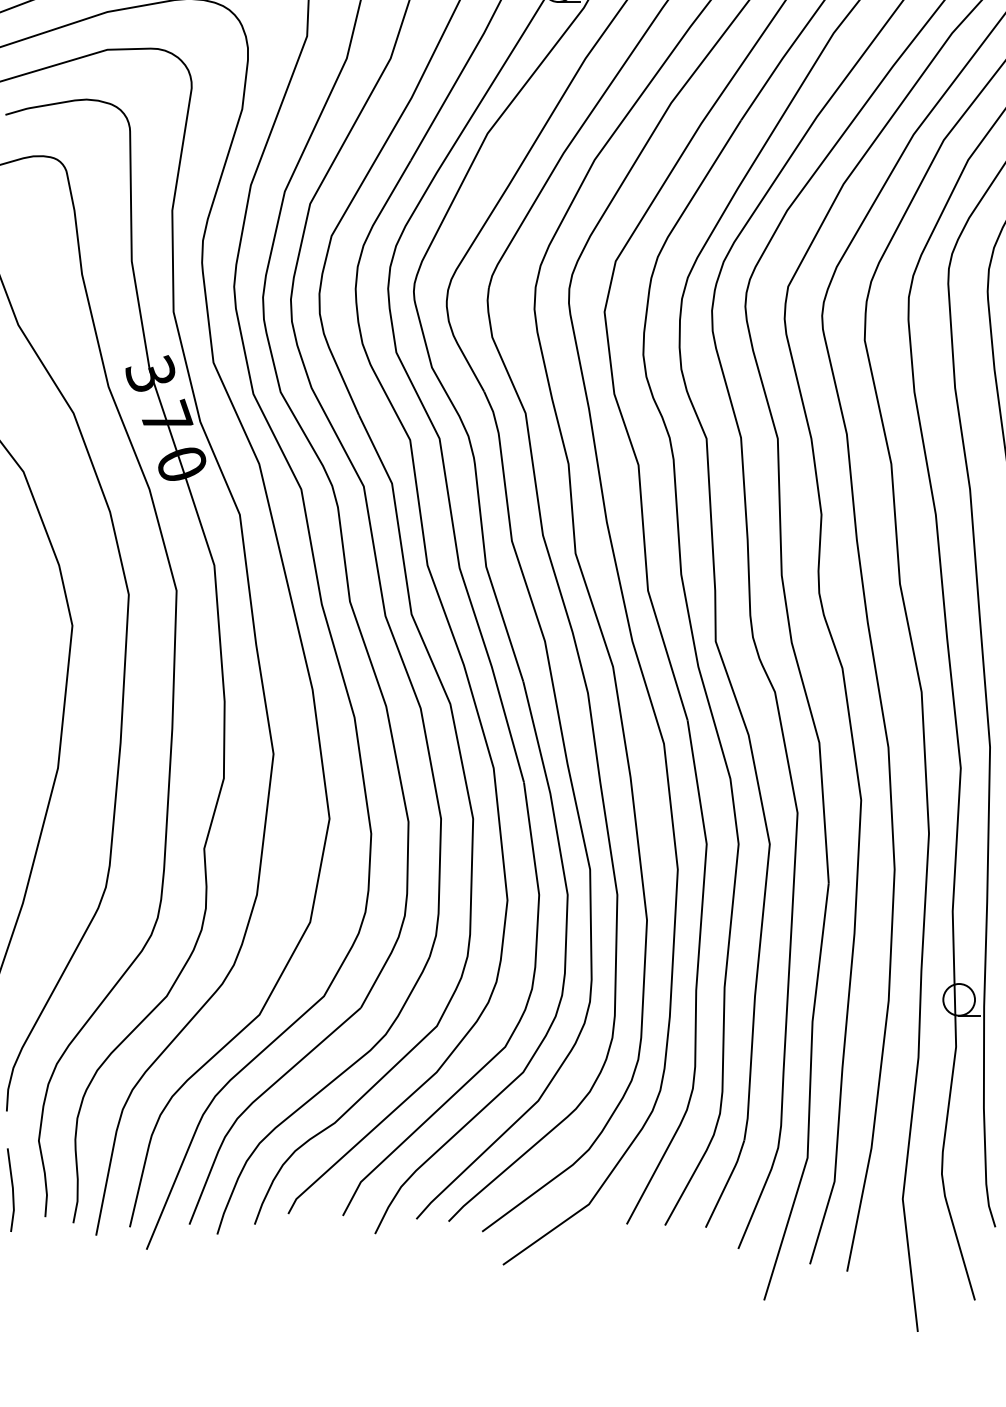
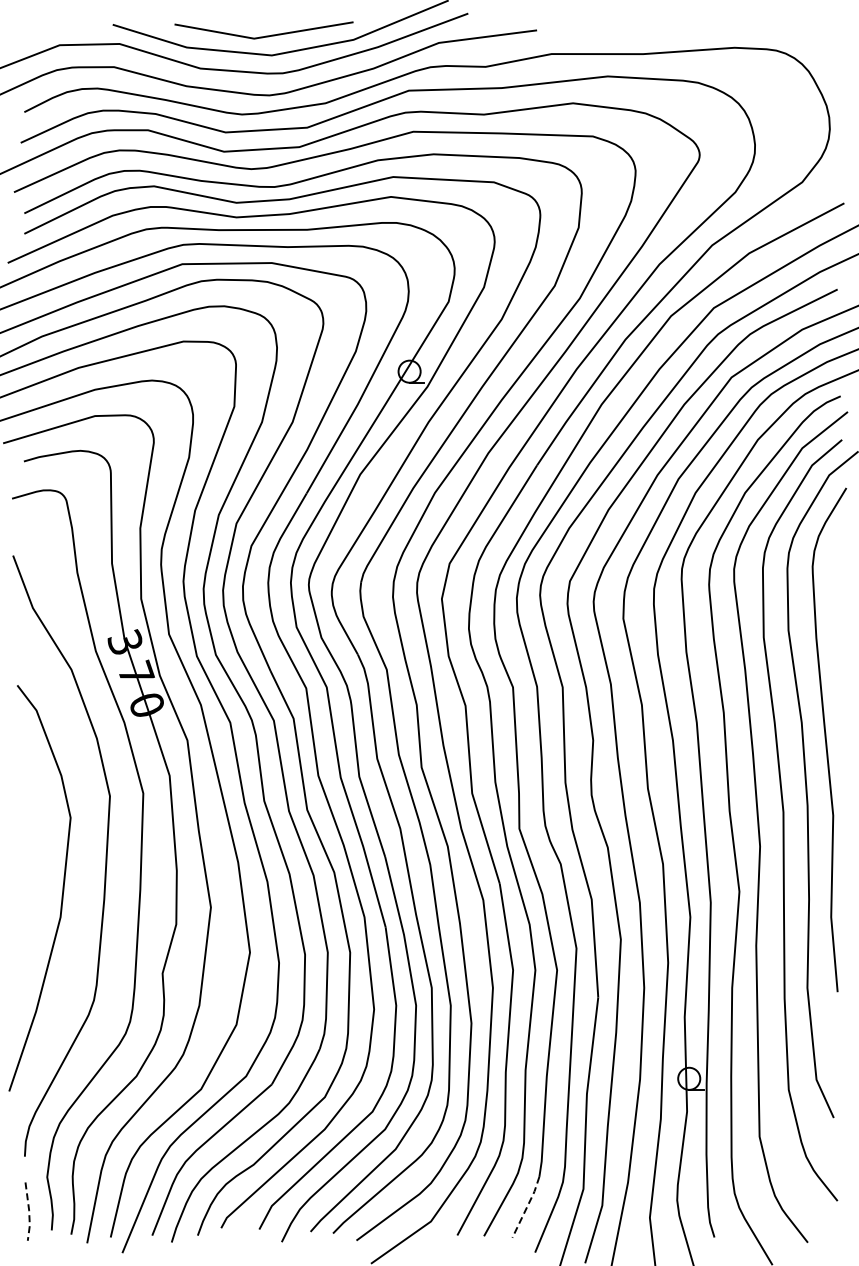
line: (727, 1182) -> (527, 1206), solid -> dashed
line: (13, 1191) -> (29, 1212), solid -> dashed

